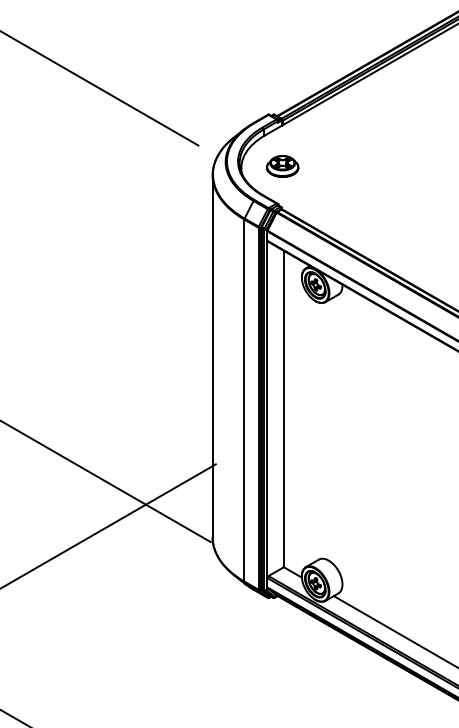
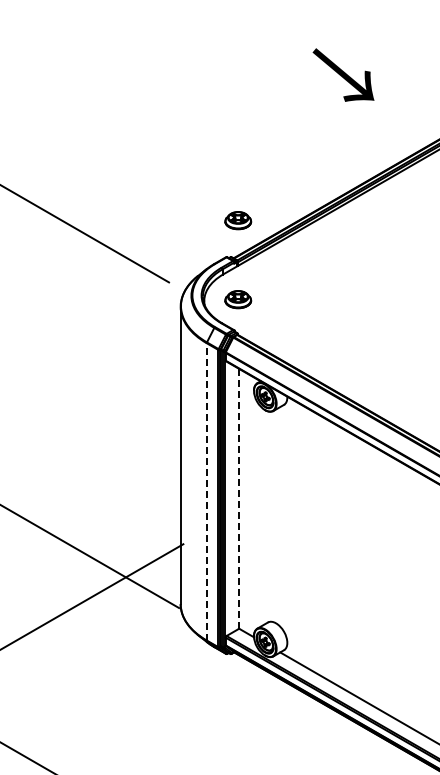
part: (283, 70) -> (238, 220), added
line: (244, 400) -> (206, 491), solid -> dashed
line: (284, 408) -> (239, 498), solid -> dashed

